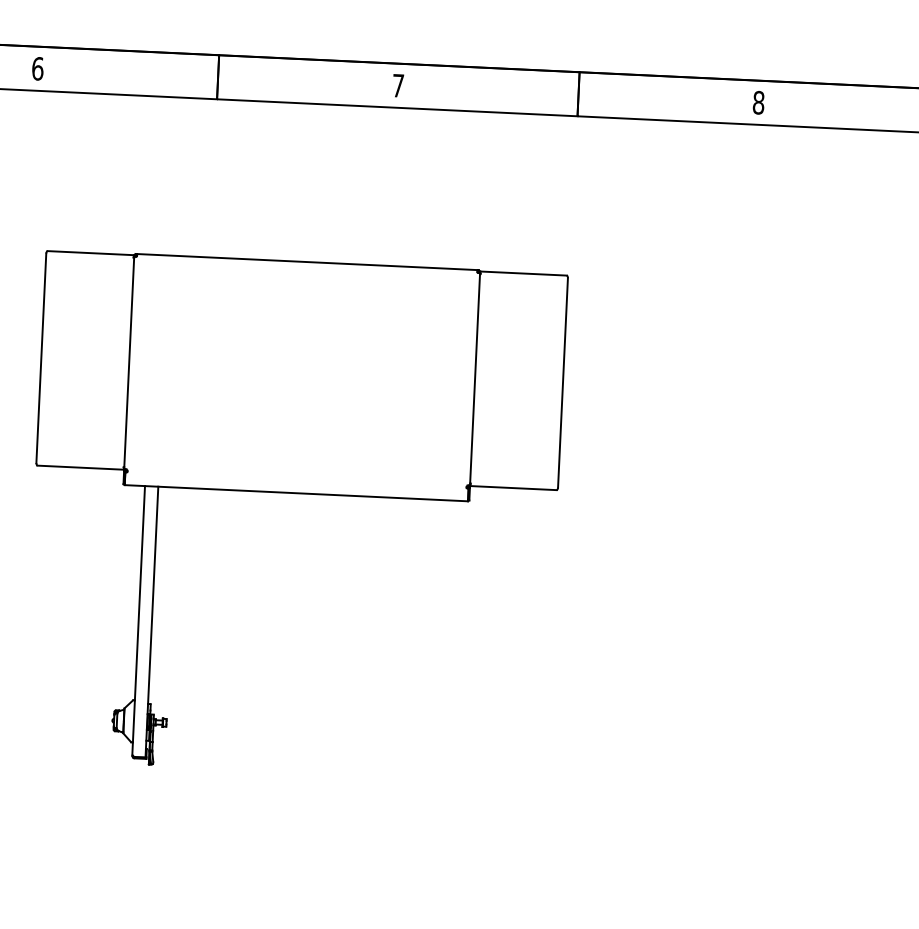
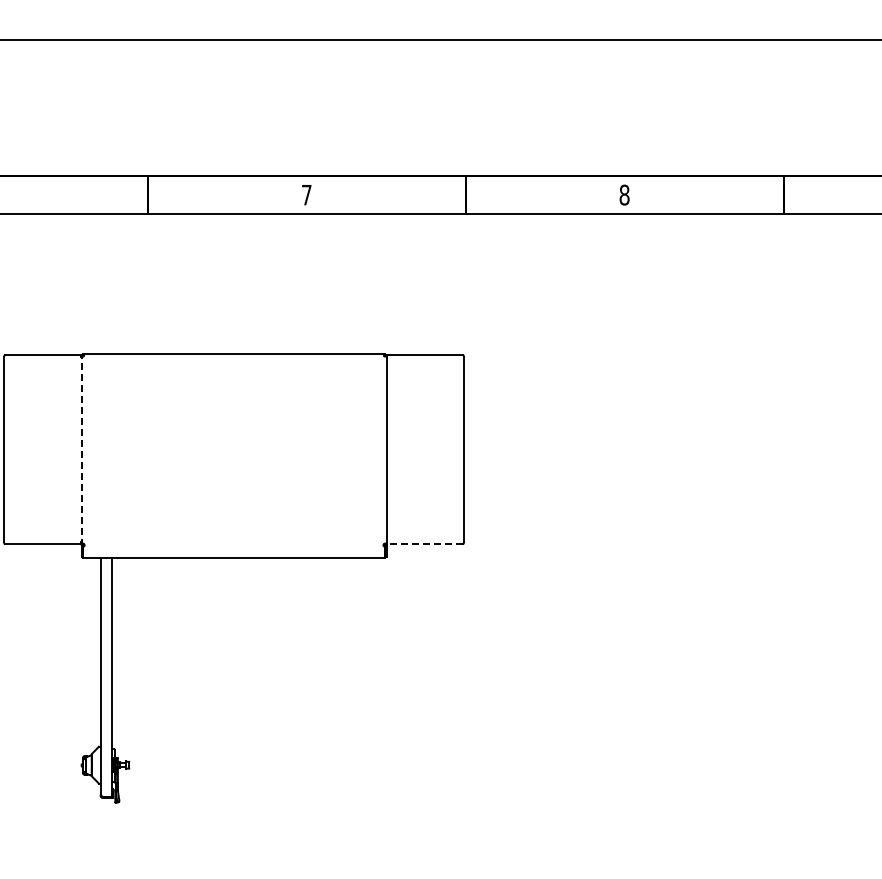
line: (129, 363) -> (81, 450), solid -> dashed
line: (513, 488) -> (424, 544), solid -> dashed

